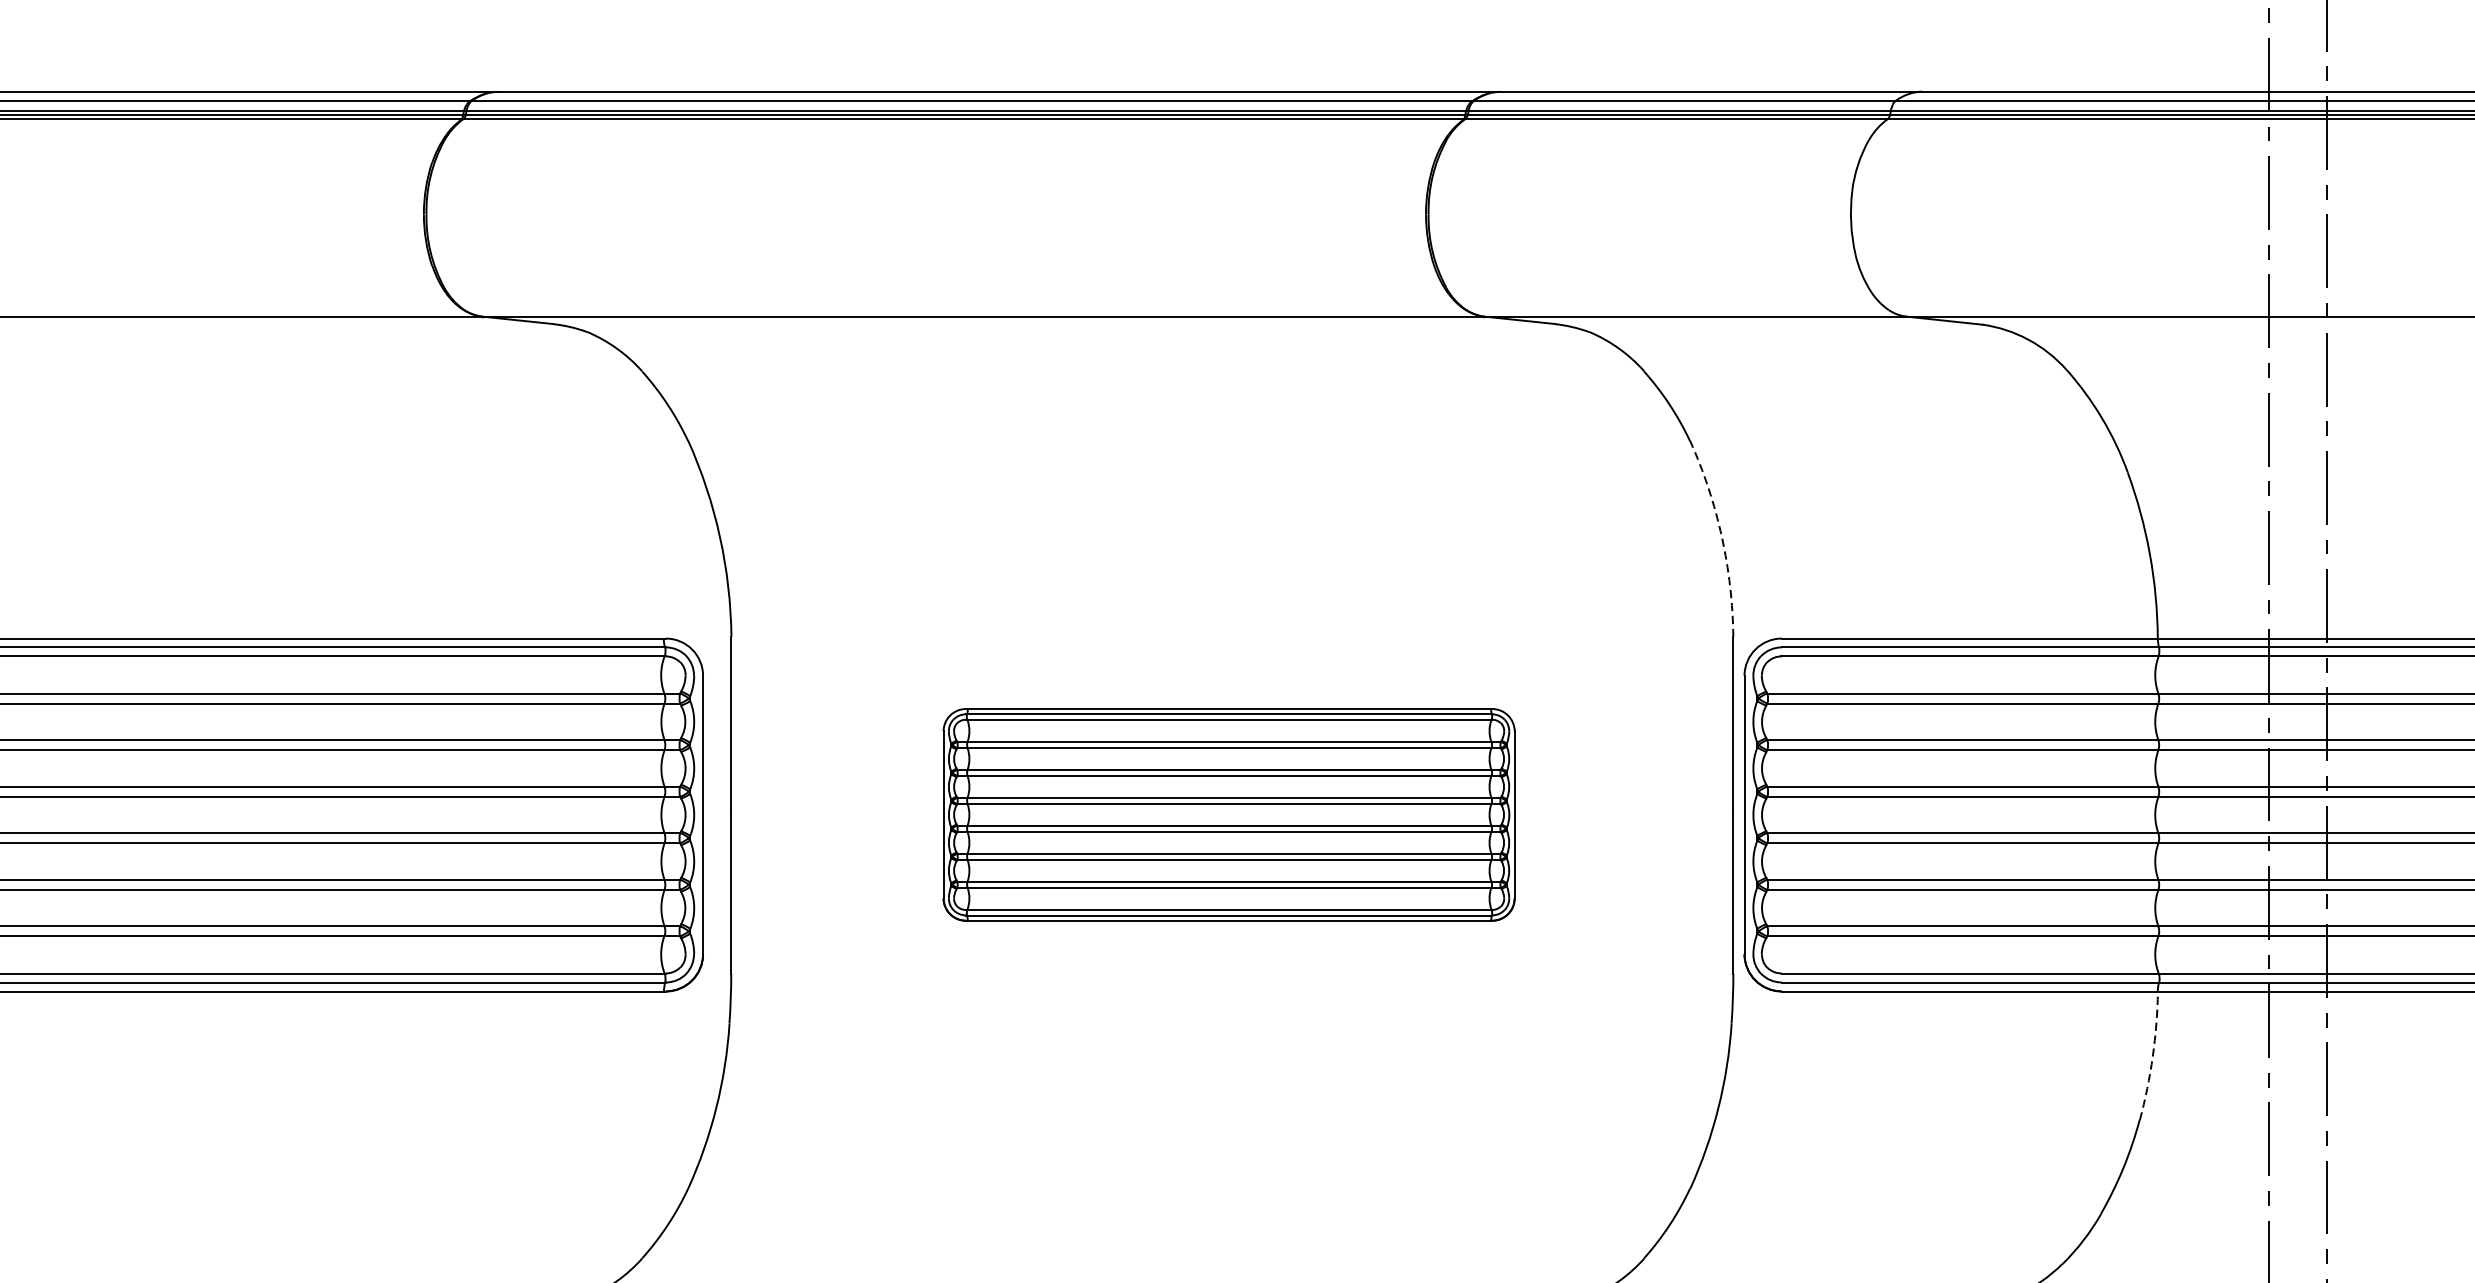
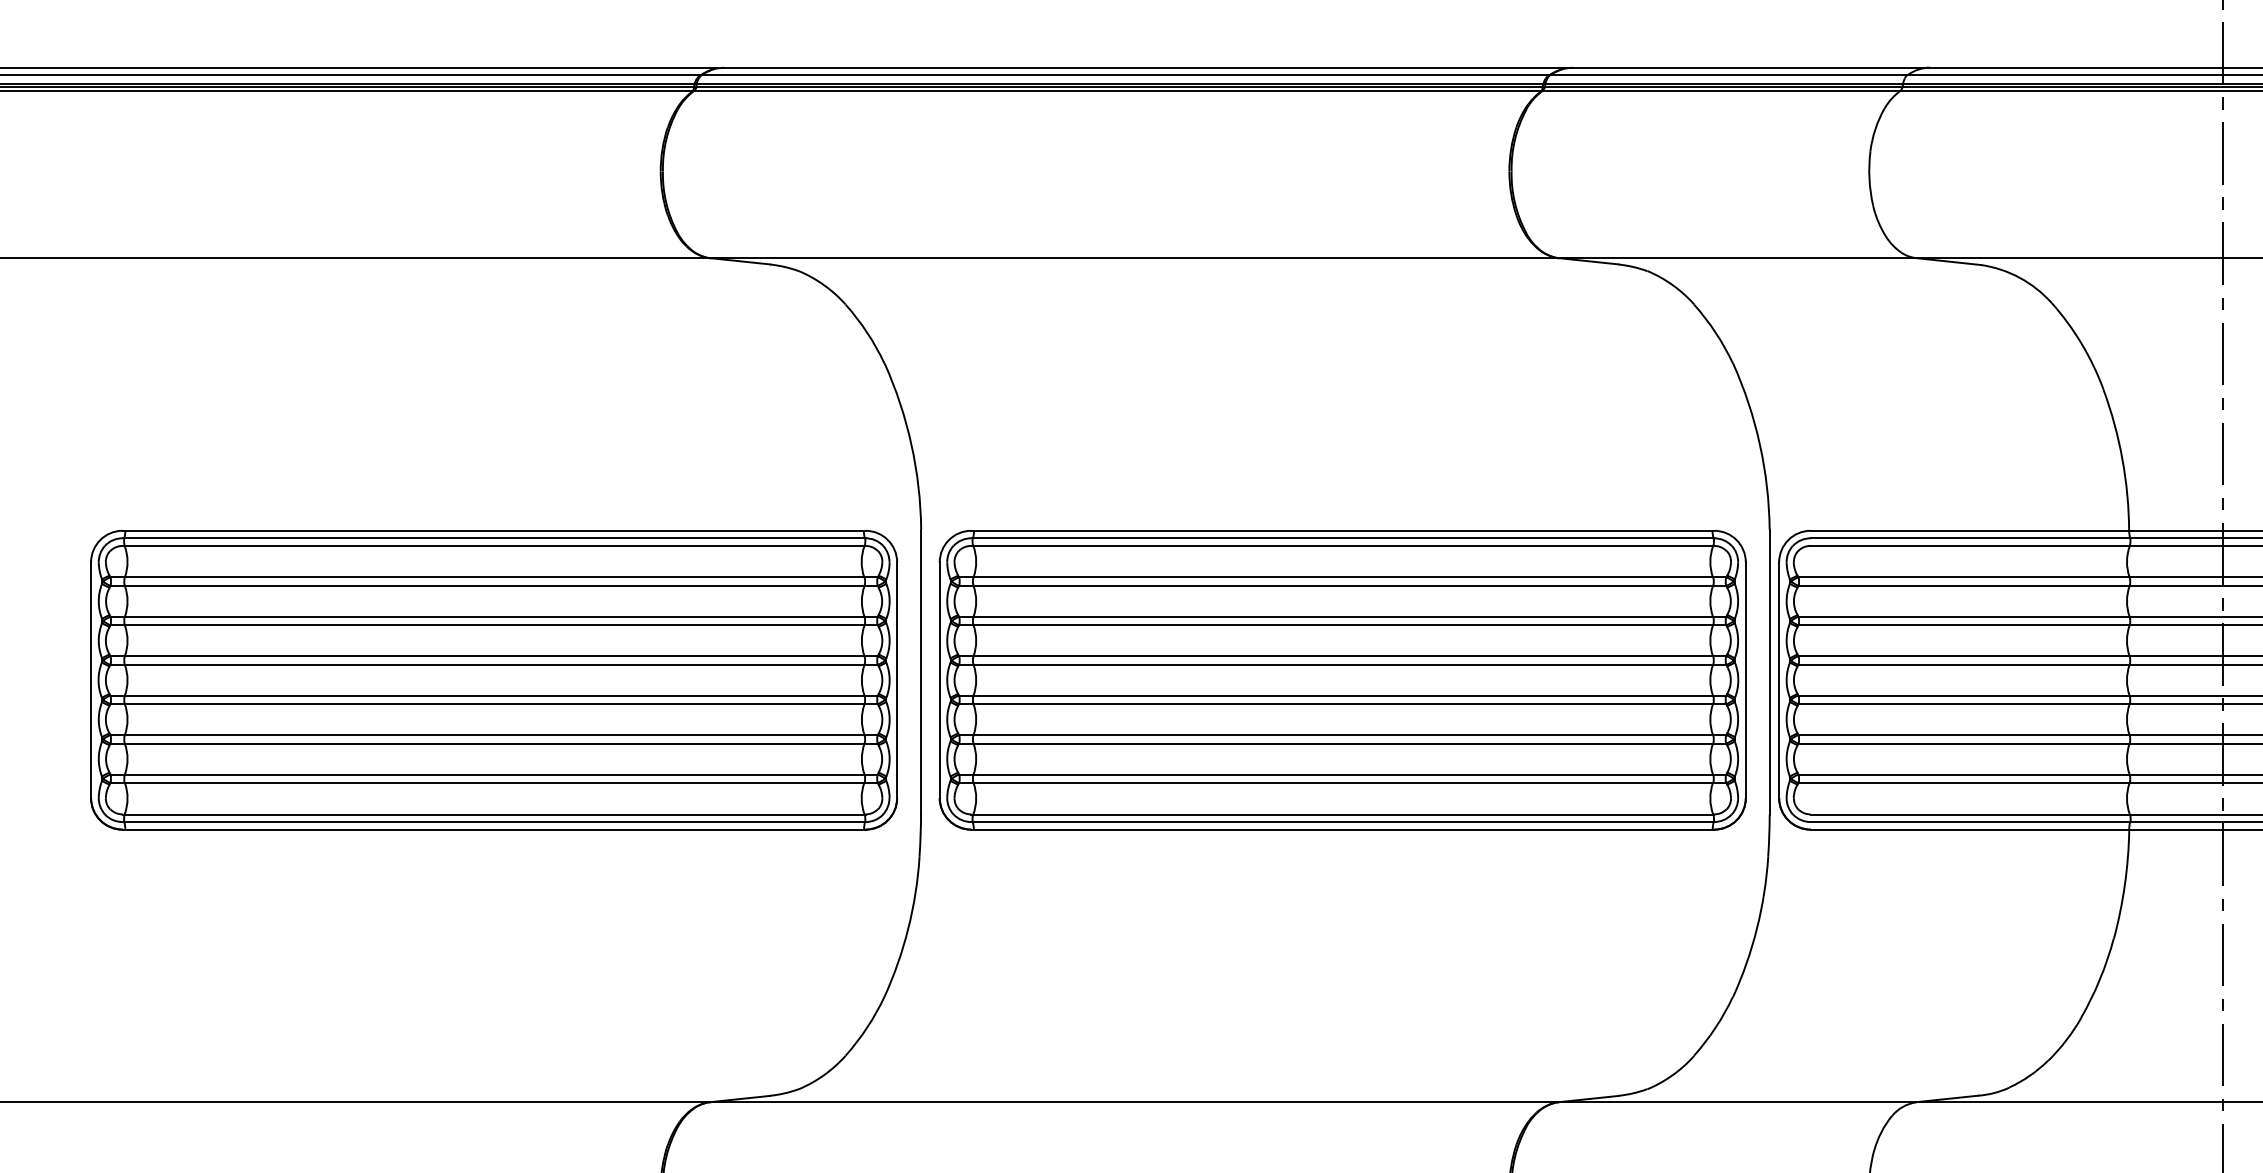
arc: (1721, 536) -> (1759, 444), dashed -> solid
part: (1228, 814) -> (1342, 679), size x1.67
arc: (2152, 1056) -> (2124, 884), dashed -> solid

